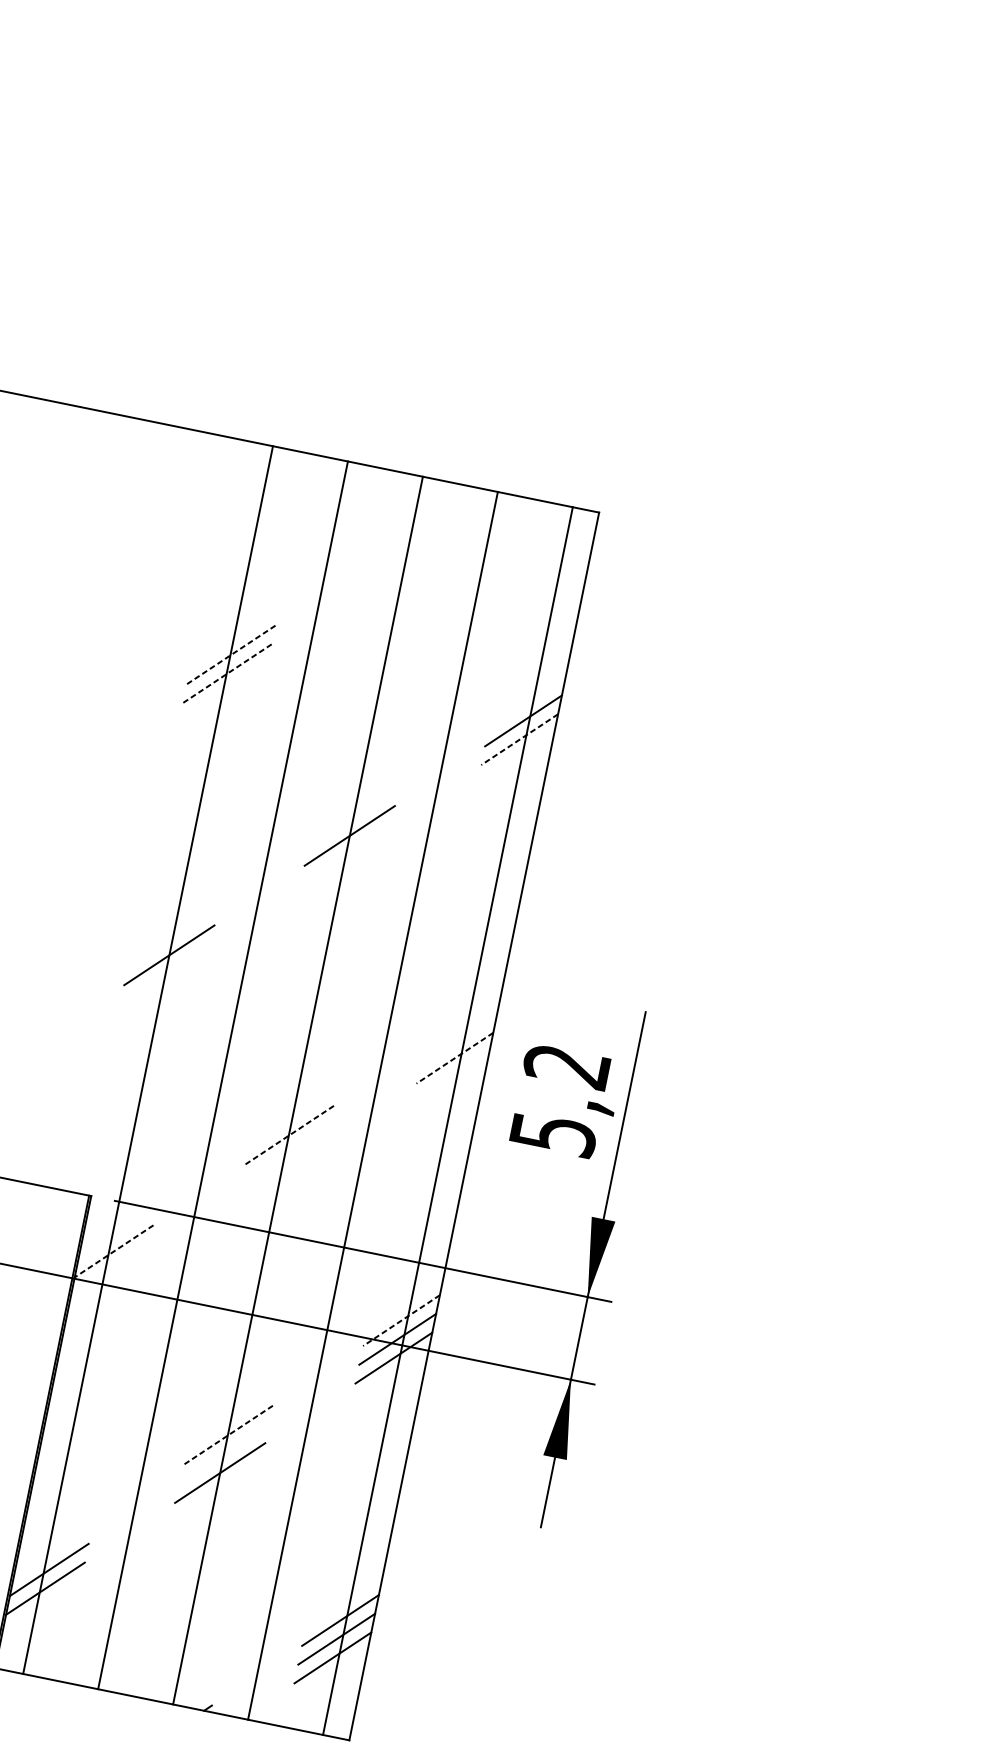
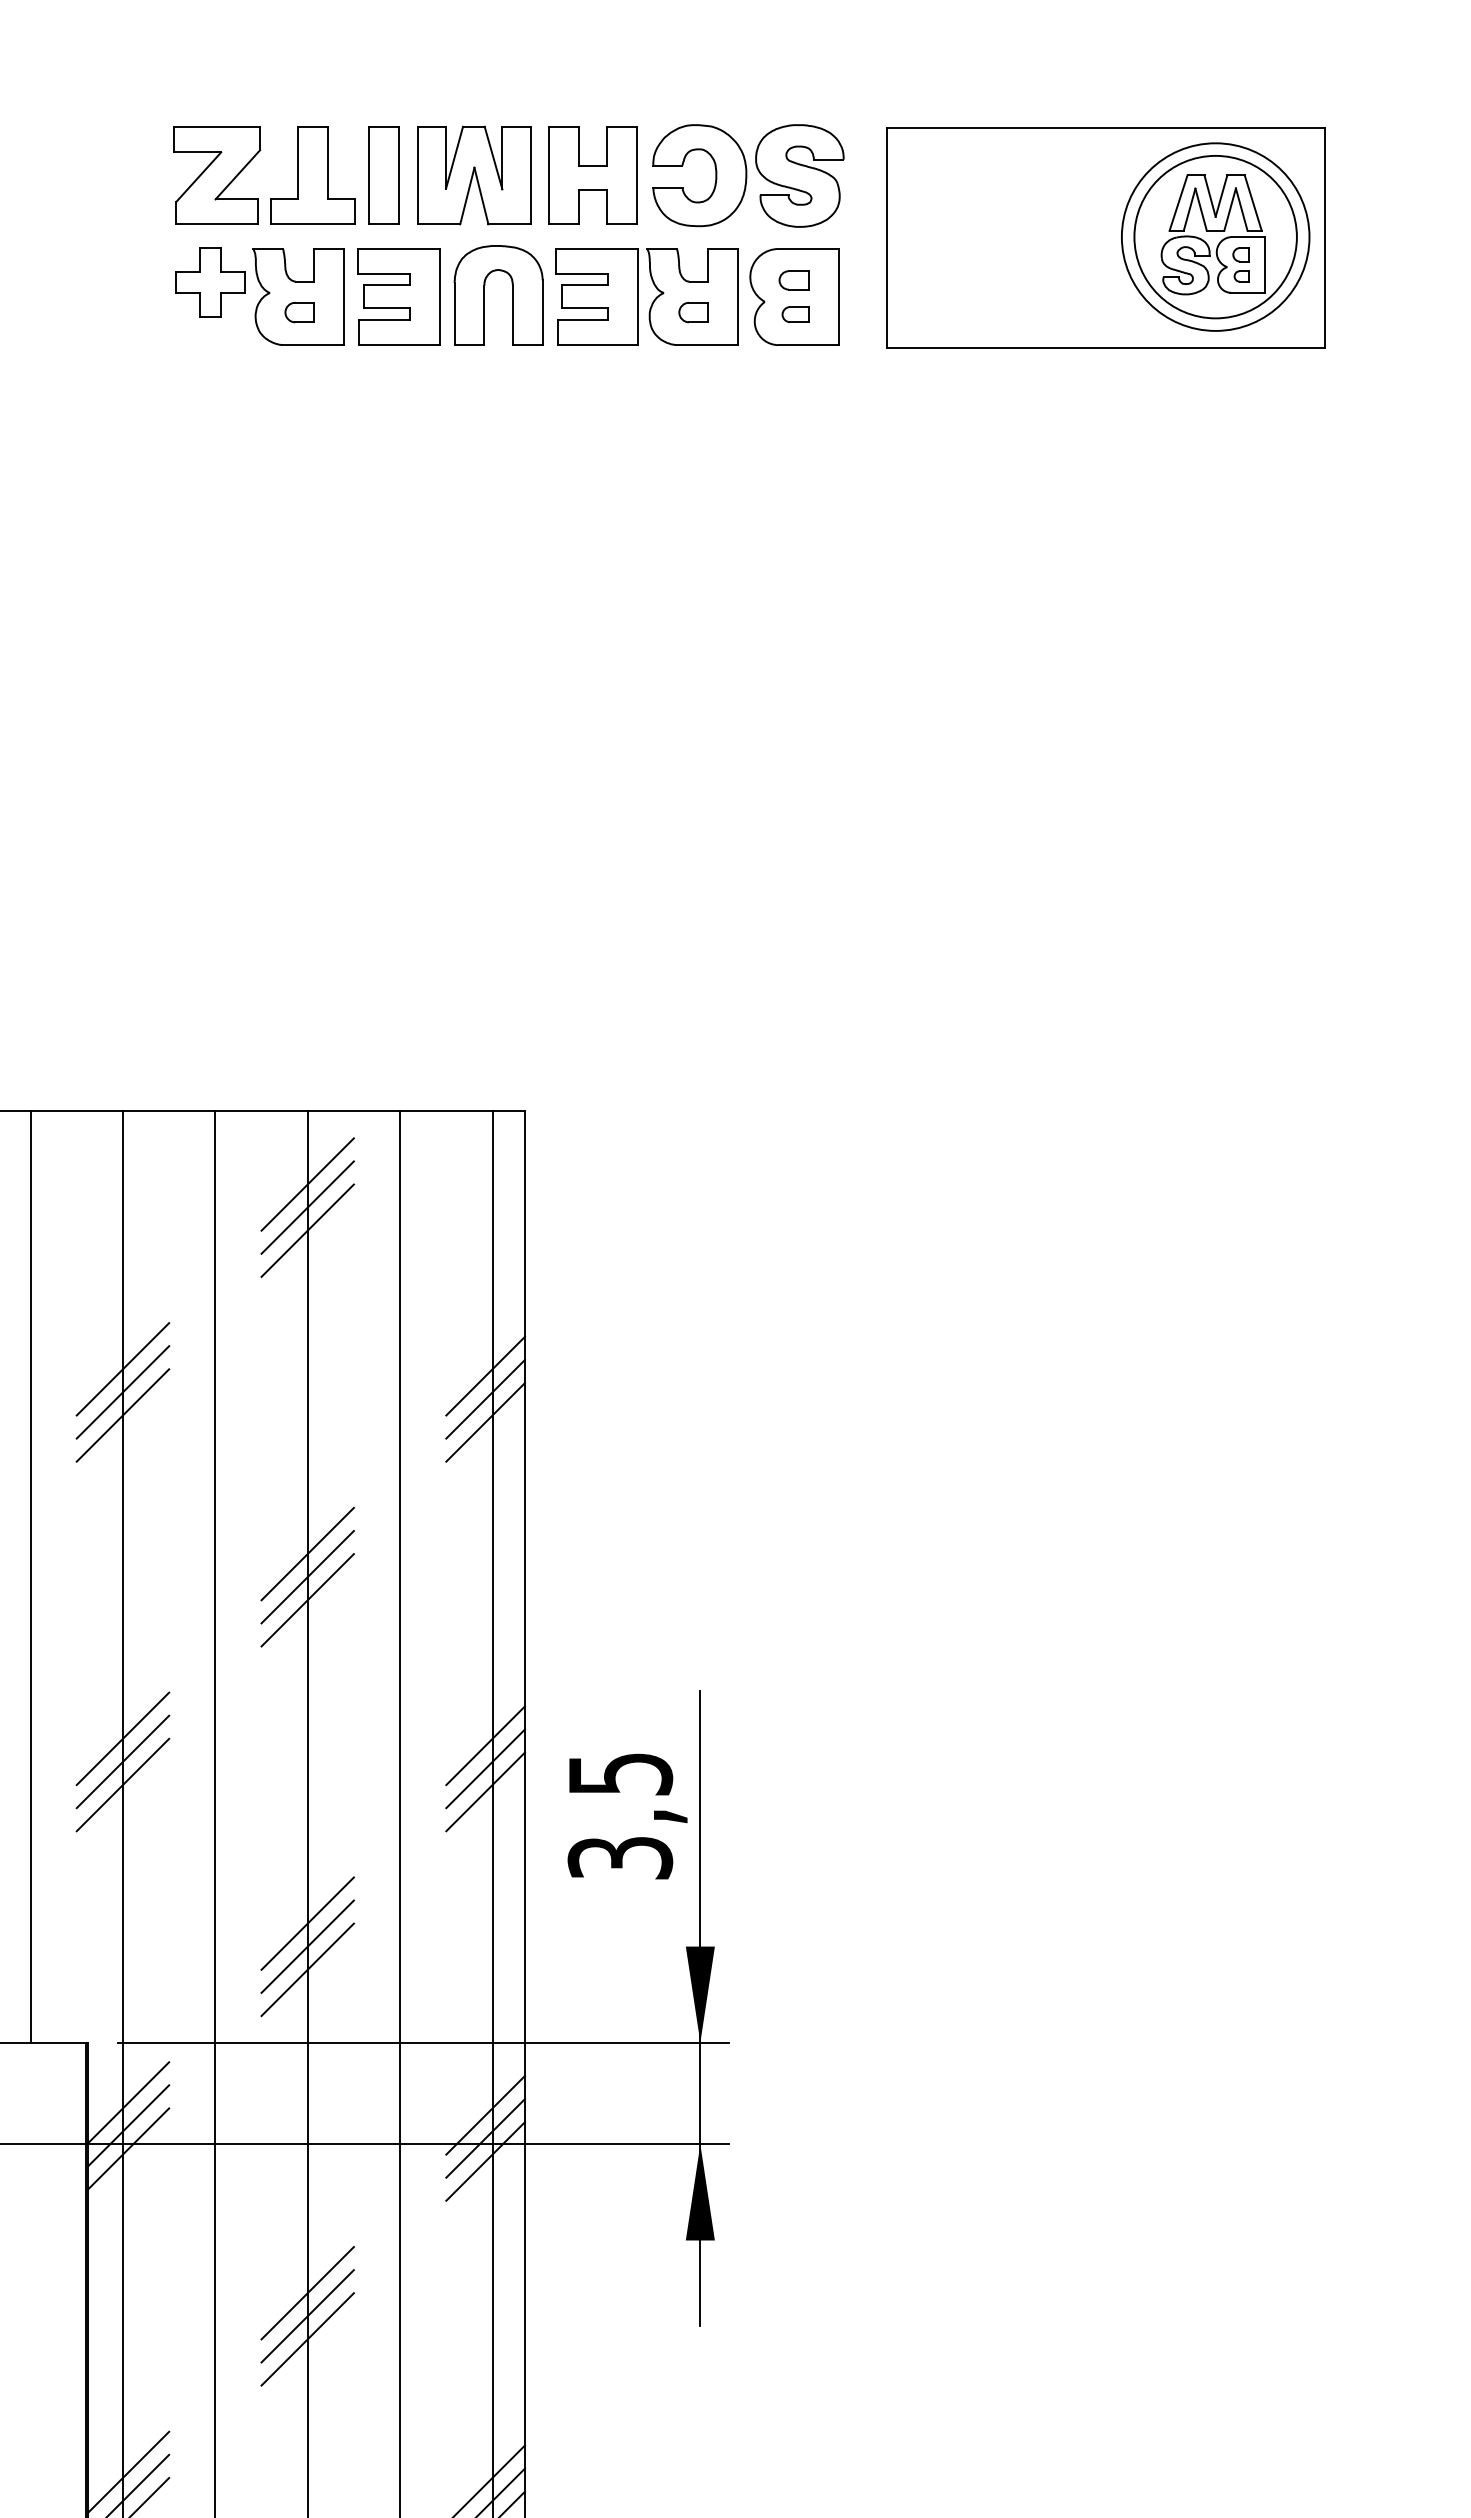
line: (410, 535) -> (307, 1184), added
line: (406, 554) -> (307, 1207), added
line: (403, 573) -> (307, 1230), added
line: (229, 655) -> (122, 1369), dashed -> solid
line: (226, 674) -> (122, 1392), dashed -> solid
line: (222, 692) -> (122, 1415), added
line: (519, 739) -> (485, 1399), dashed -> solid
line: (515, 758) -> (485, 1422), added
line: (121, 808) -> (30, 1576), added
line: (345, 854) -> (307, 1576), added
line: (341, 873) -> (307, 1600), added
line: (165, 973) -> (122, 1761), added
line: (161, 992) -> (122, 1784), added
line: (462, 1020) -> (485, 1745), added
line: (458, 1039) -> (485, 1768), added
line: (454, 1057) -> (485, 1791), dashed -> solid
text: (560, 1100) -> (620, 1816), 5,2 -> 3,5
line: (288, 1136) -> (307, 1924), dashed -> solid
line: (284, 1154) -> (307, 1946), added
line: (281, 1172) -> (307, 1969), added
line: (113, 1251) -> (128, 2102), dashed -> solid
line: (110, 1269) -> (128, 2125), added
line: (106, 1288) -> (128, 2148), added
line: (401, 1320) -> (485, 2115), dashed -> solid
line: (227, 1435) -> (307, 2293), dashed -> solid
line: (223, 1454) -> (307, 2316), added
line: (52, 1550) -> (128, 2471), added

